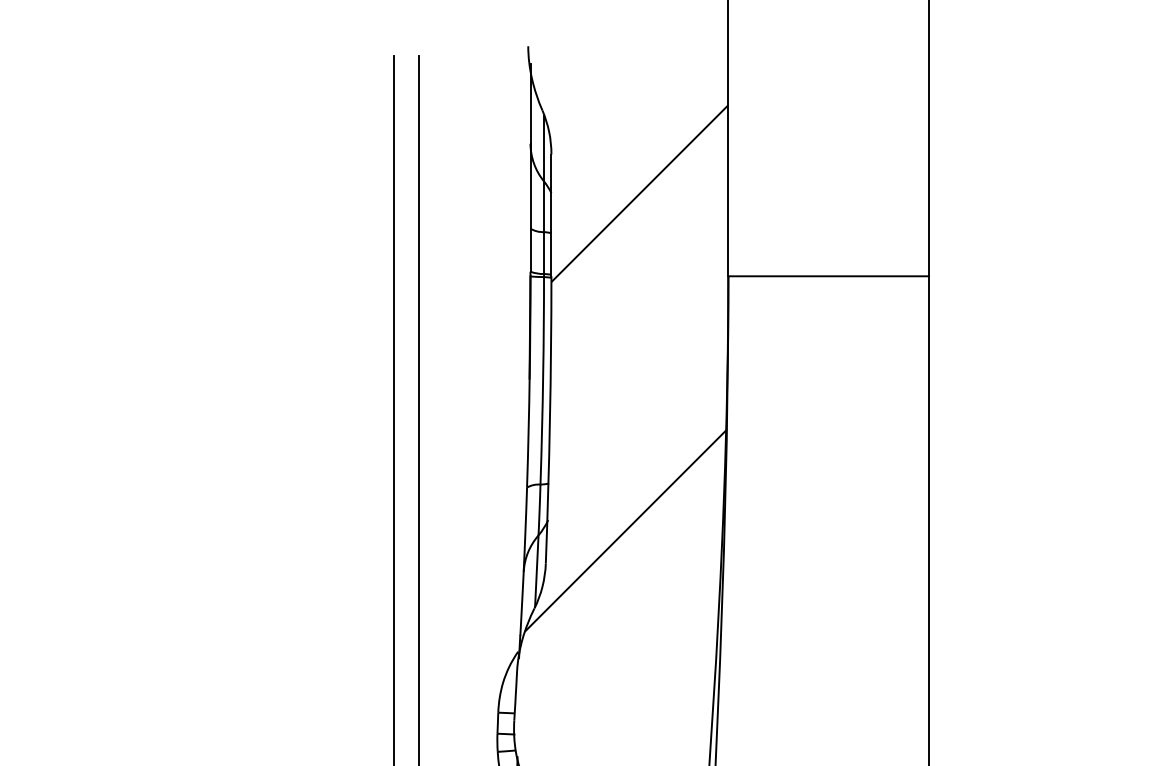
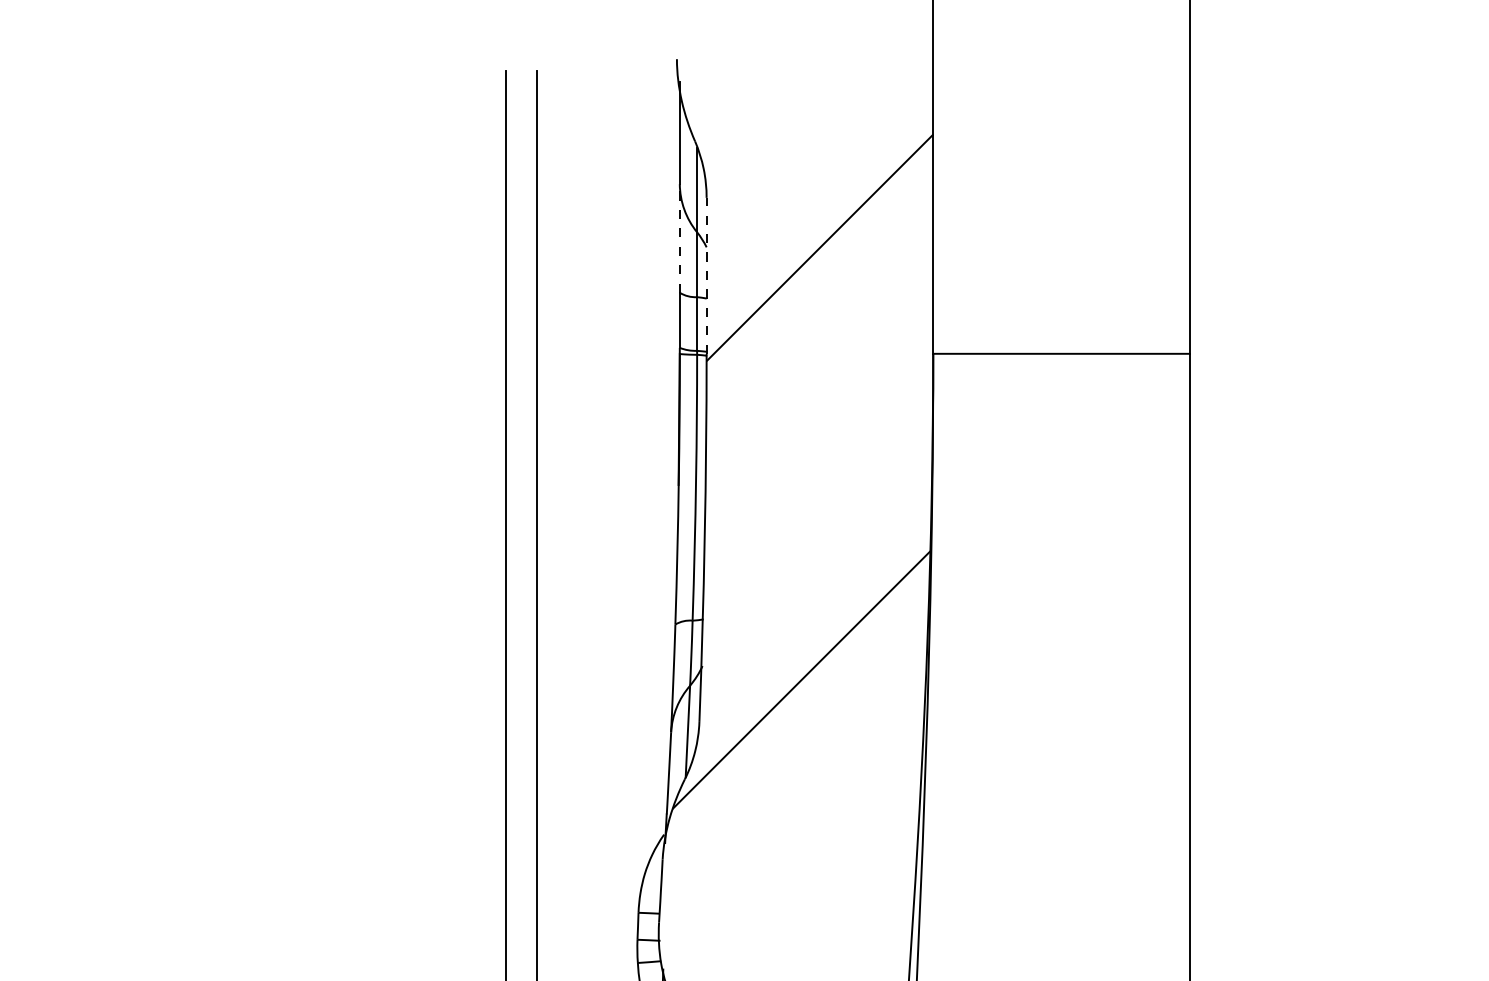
line: (530, 185) -> (679, 237), solid -> dashed
line: (551, 215) -> (706, 275), solid -> dashed

